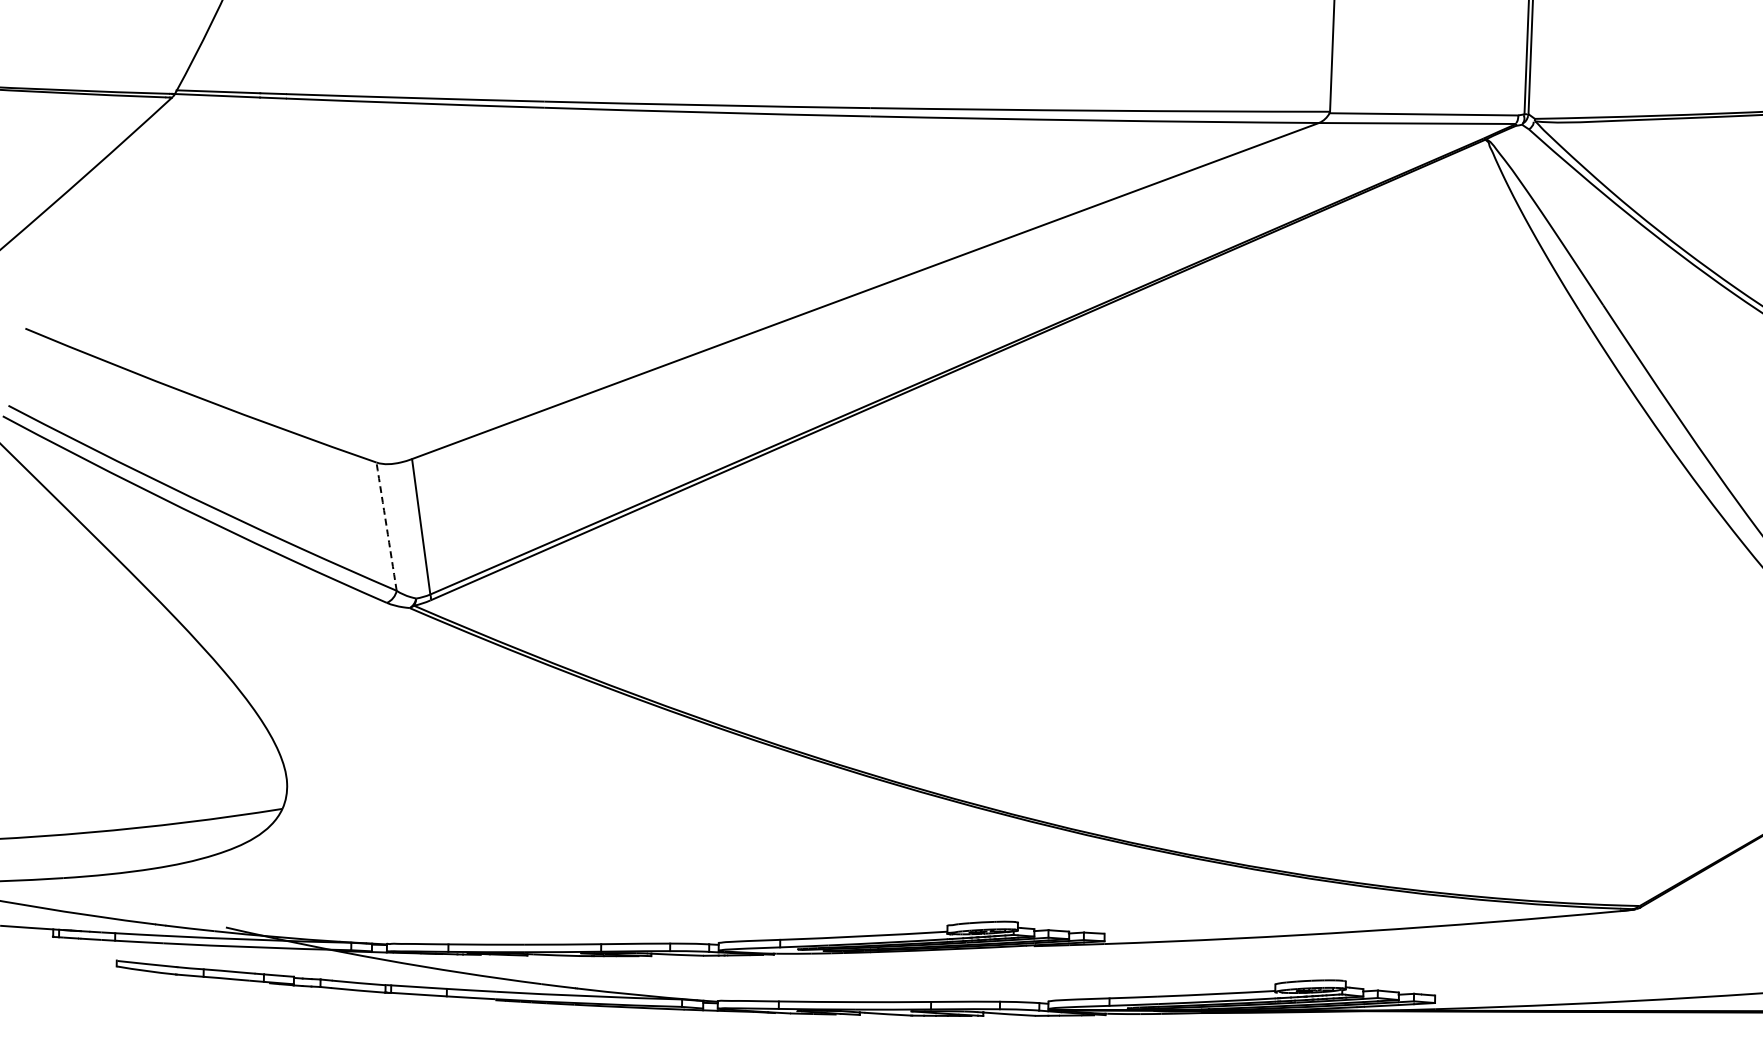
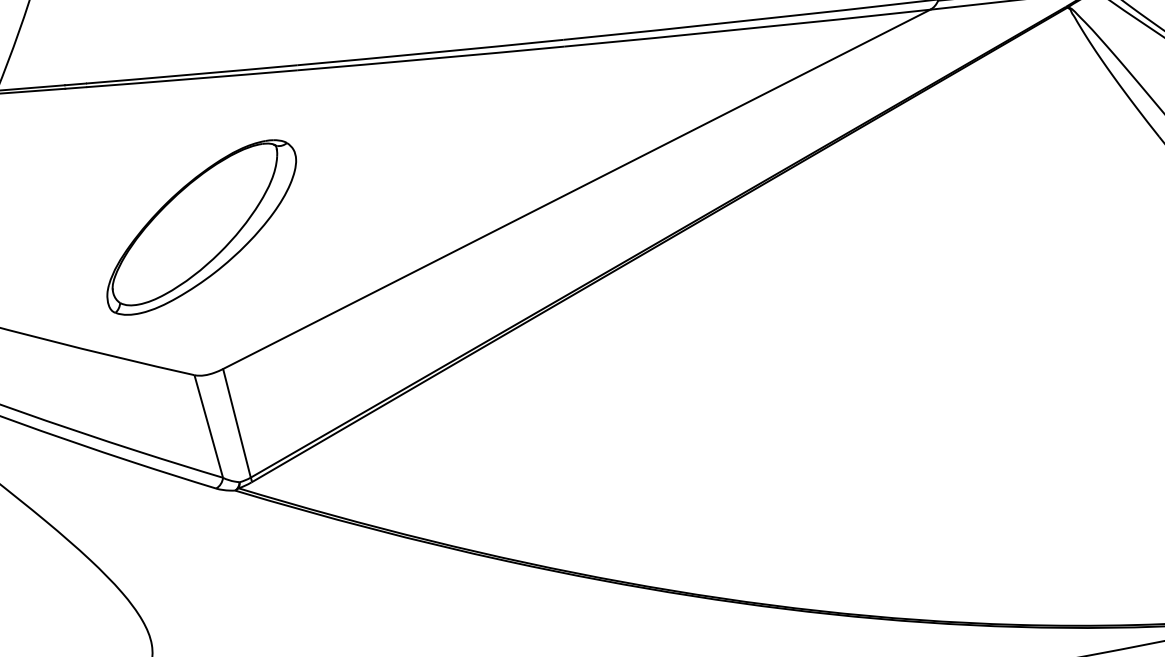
part: (405, 284) -> (201, 227), added
arc: (386, 526) -> (208, 426), dashed -> solid

